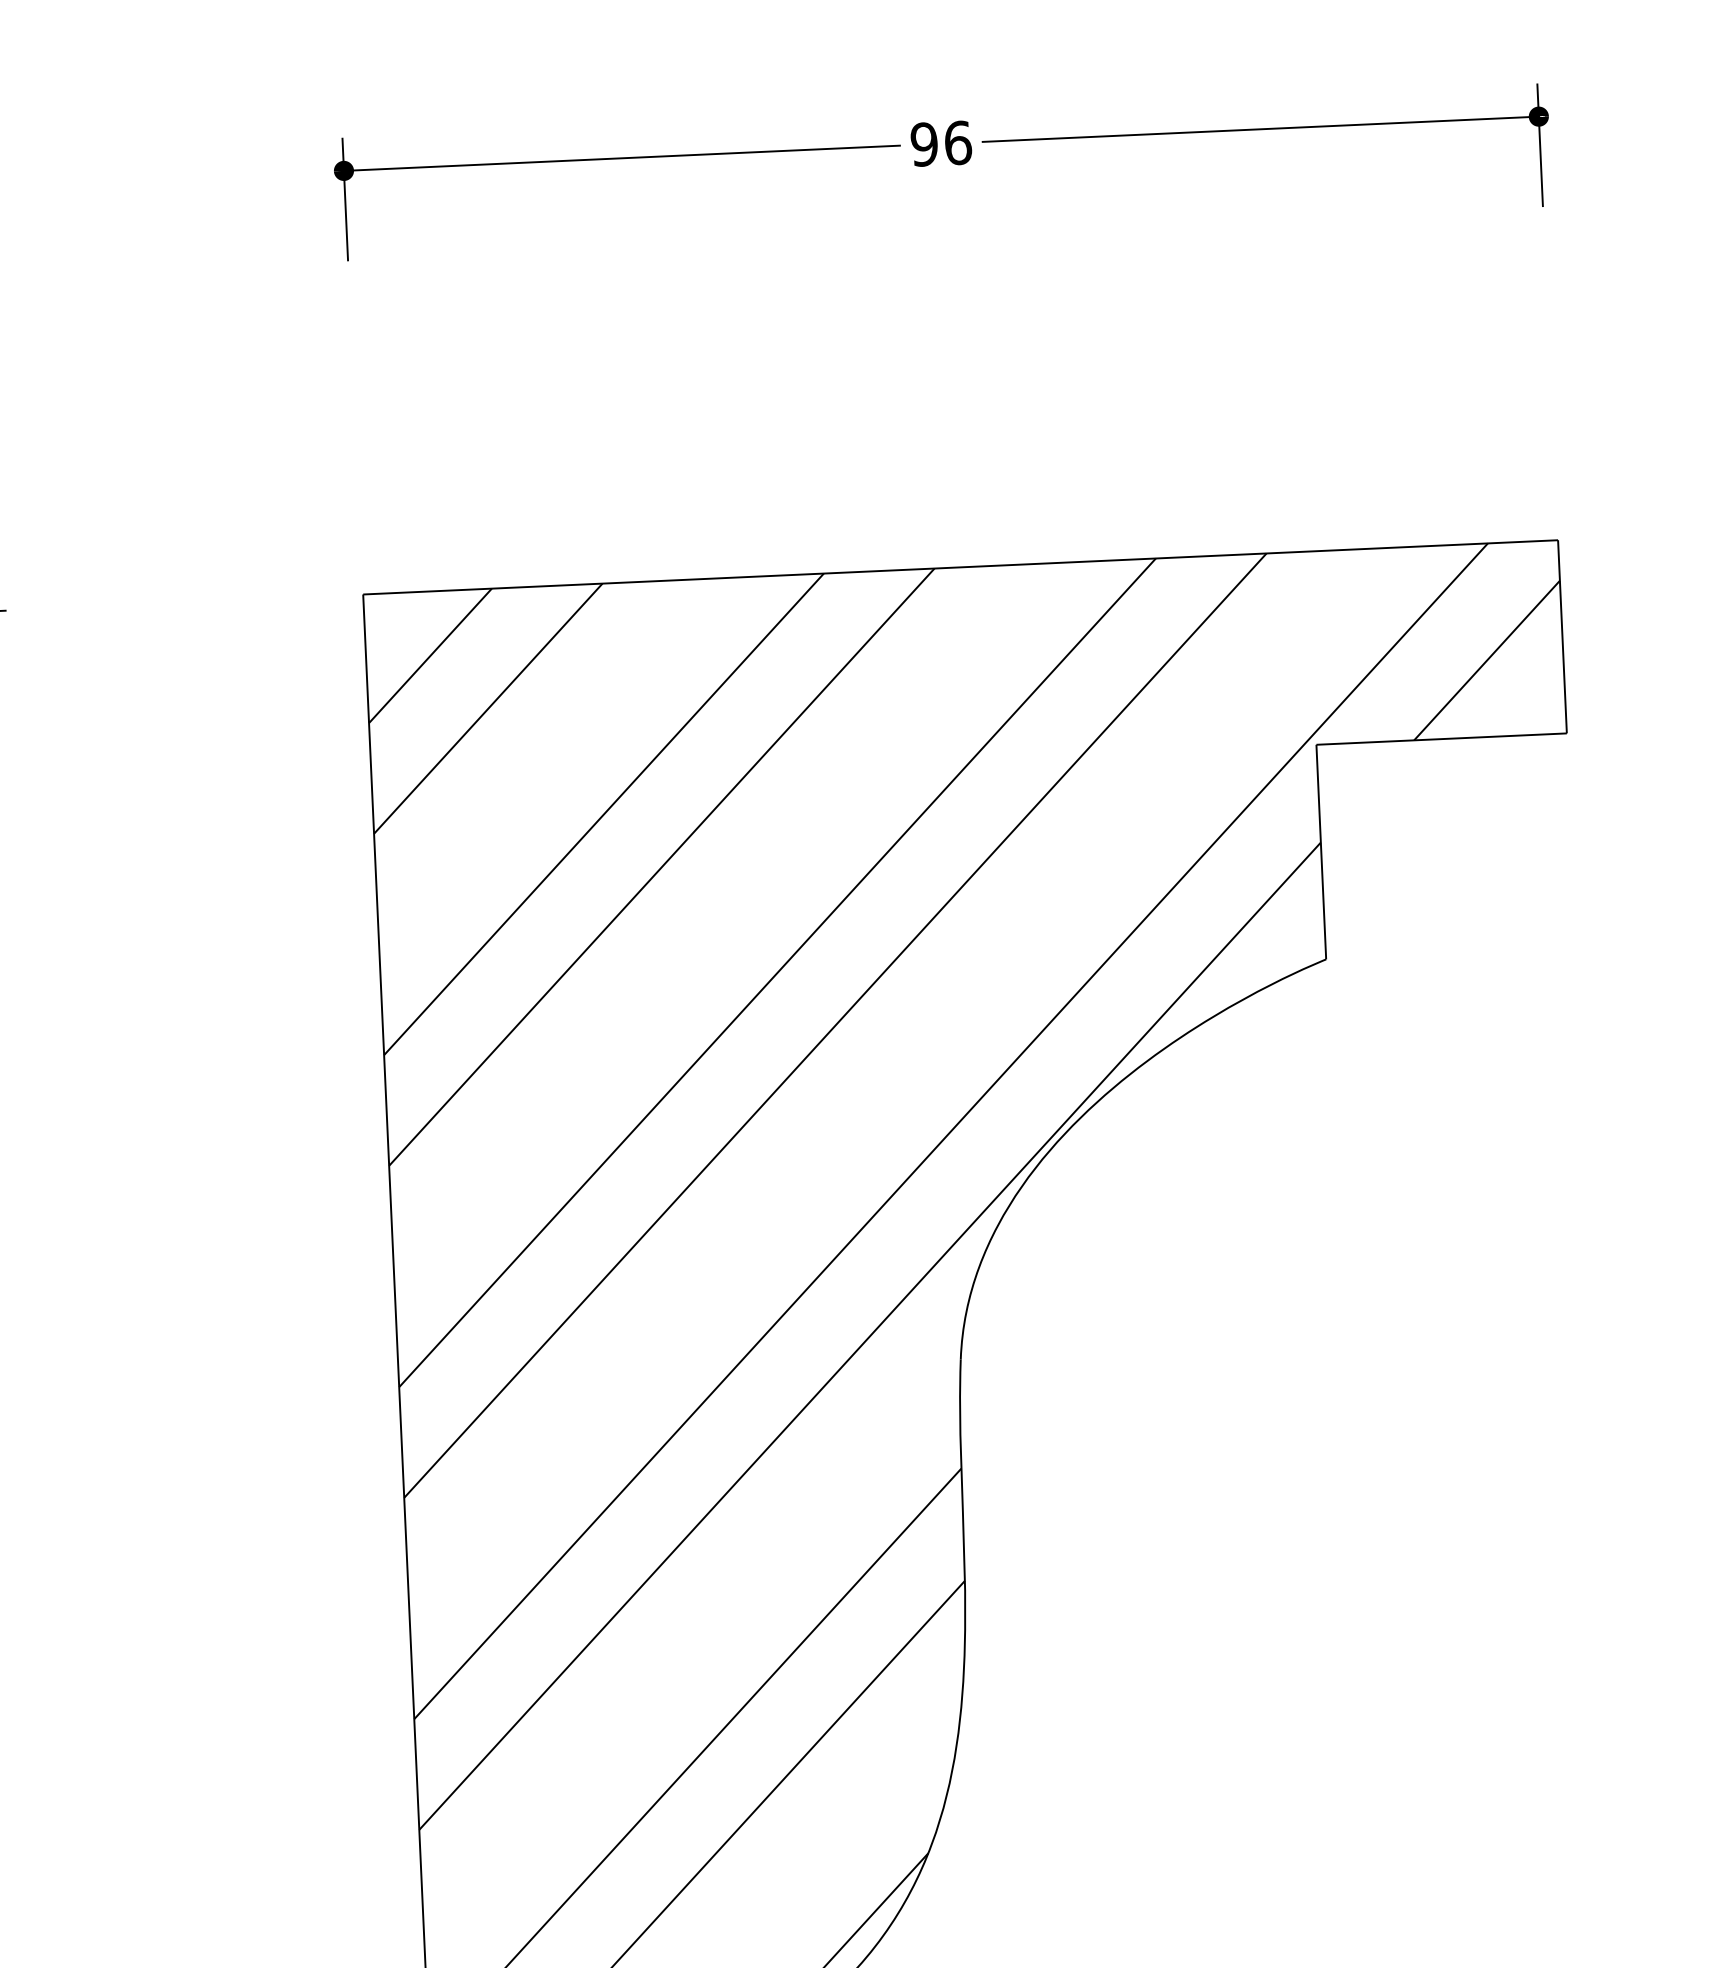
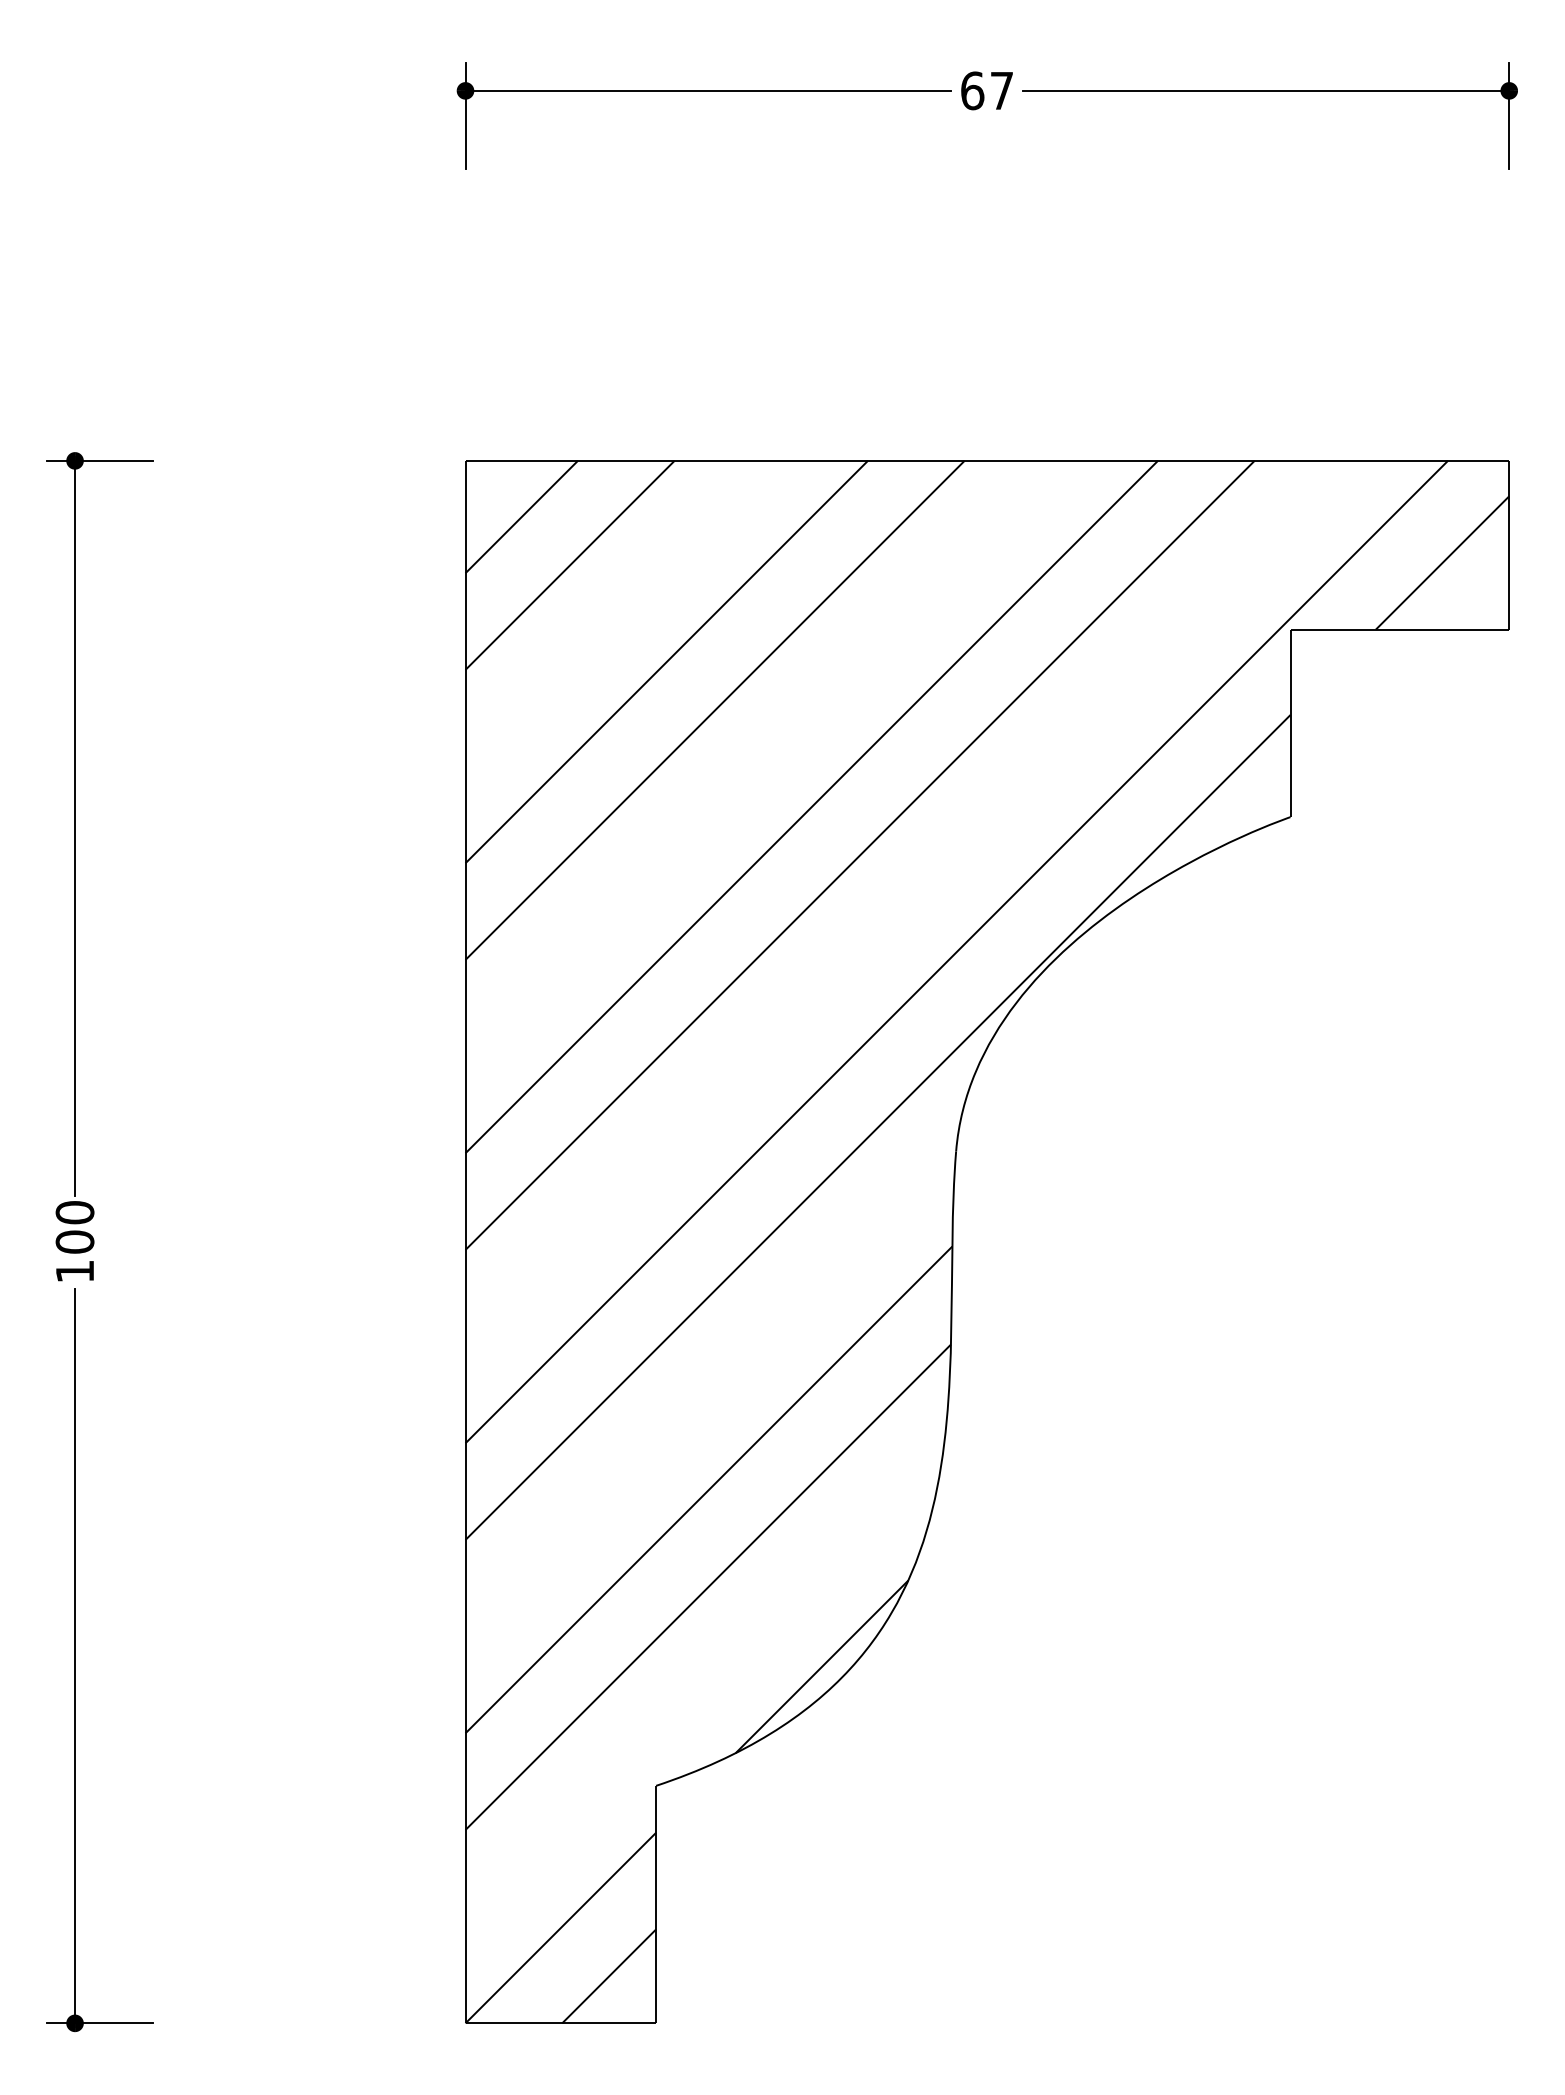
text: (940, 143) -> (986, 90), 96 -> 67

